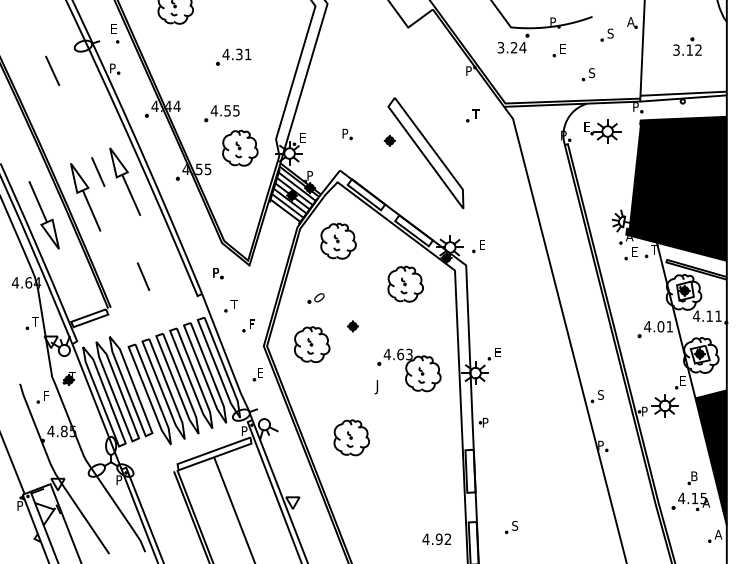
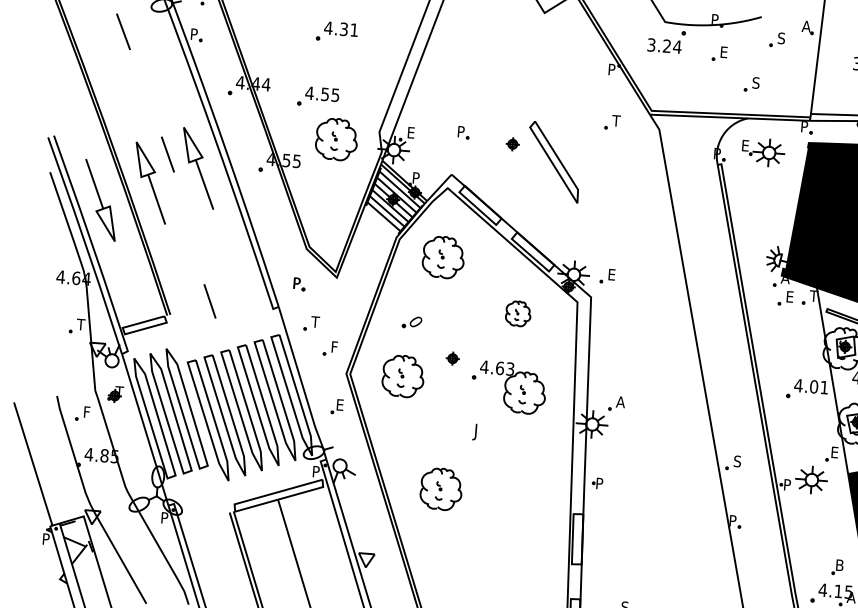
part: (425, 153) -> (553, 162), size x0.6
line: (143, 276) -> (210, 301), moved
part: (405, 283) -> (518, 313), size x0.6
text: (497, 352) -> (620, 402), E -> A
part: (409, 370) -> (508, 387), moved

